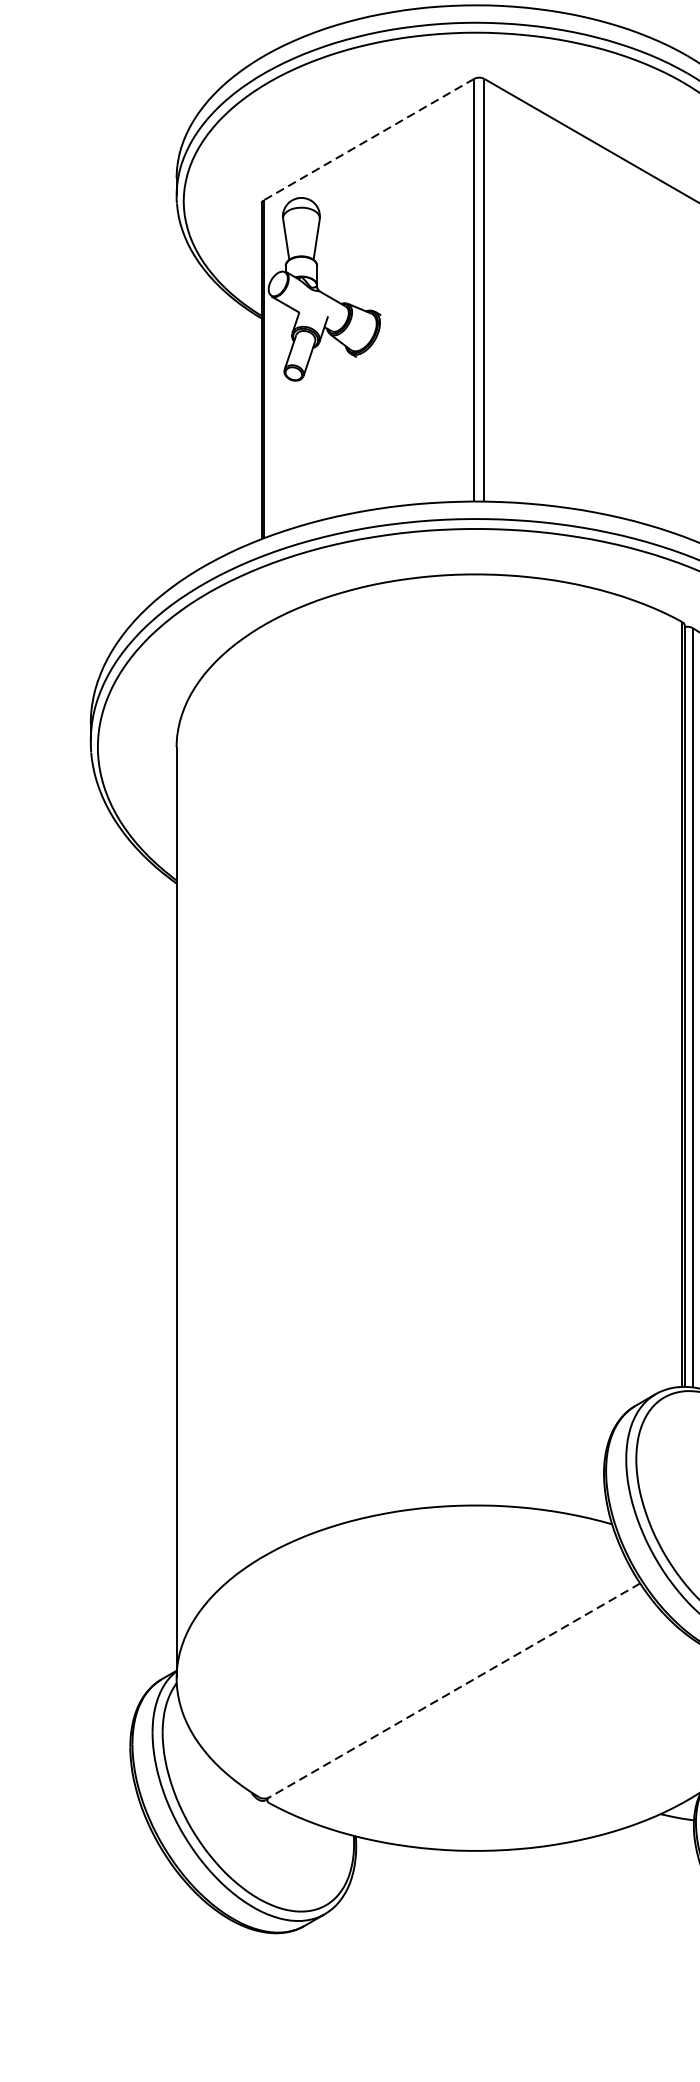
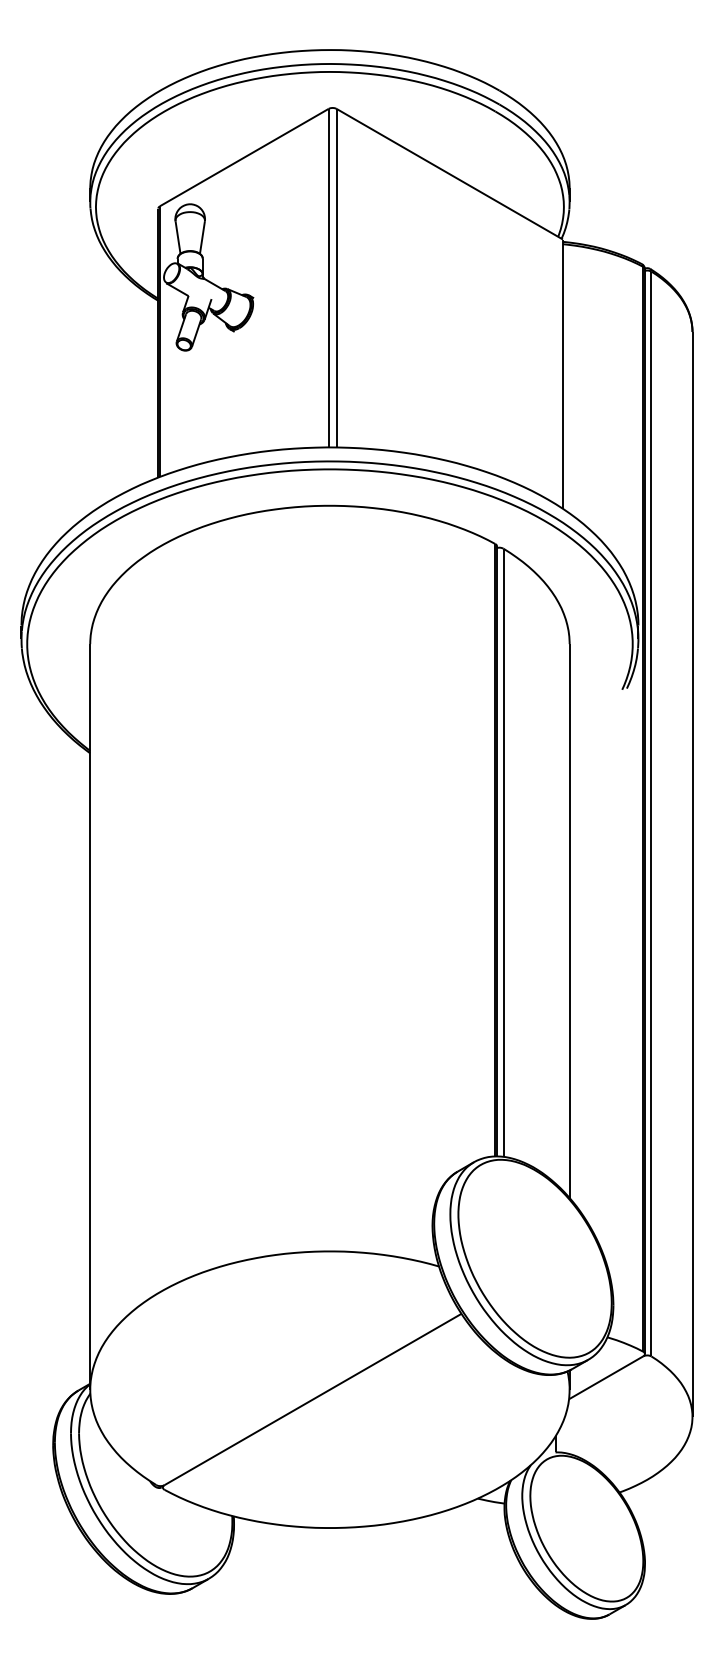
line: (367, 139) -> (243, 157), dashed -> solid
line: (454, 1690) -> (312, 1399), dashed -> solid

